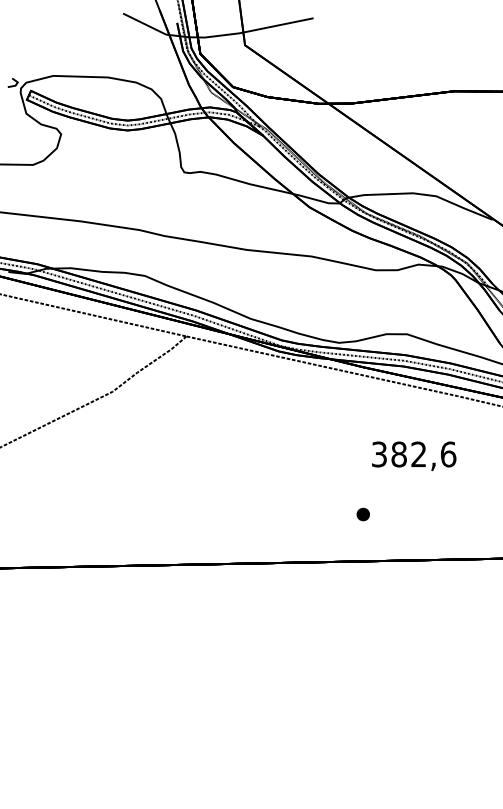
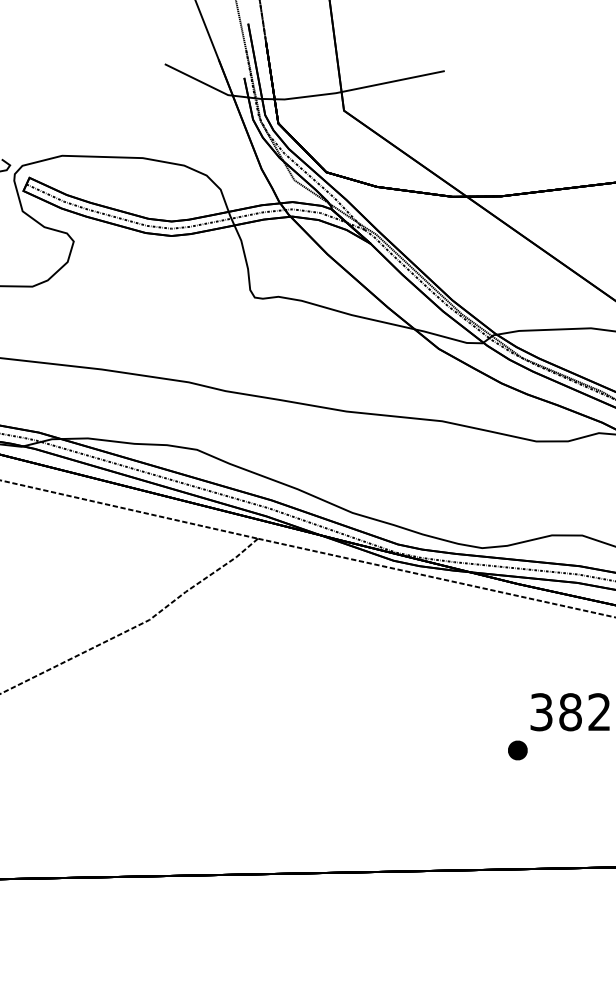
part: (362, 514) -> (516, 750), moved

